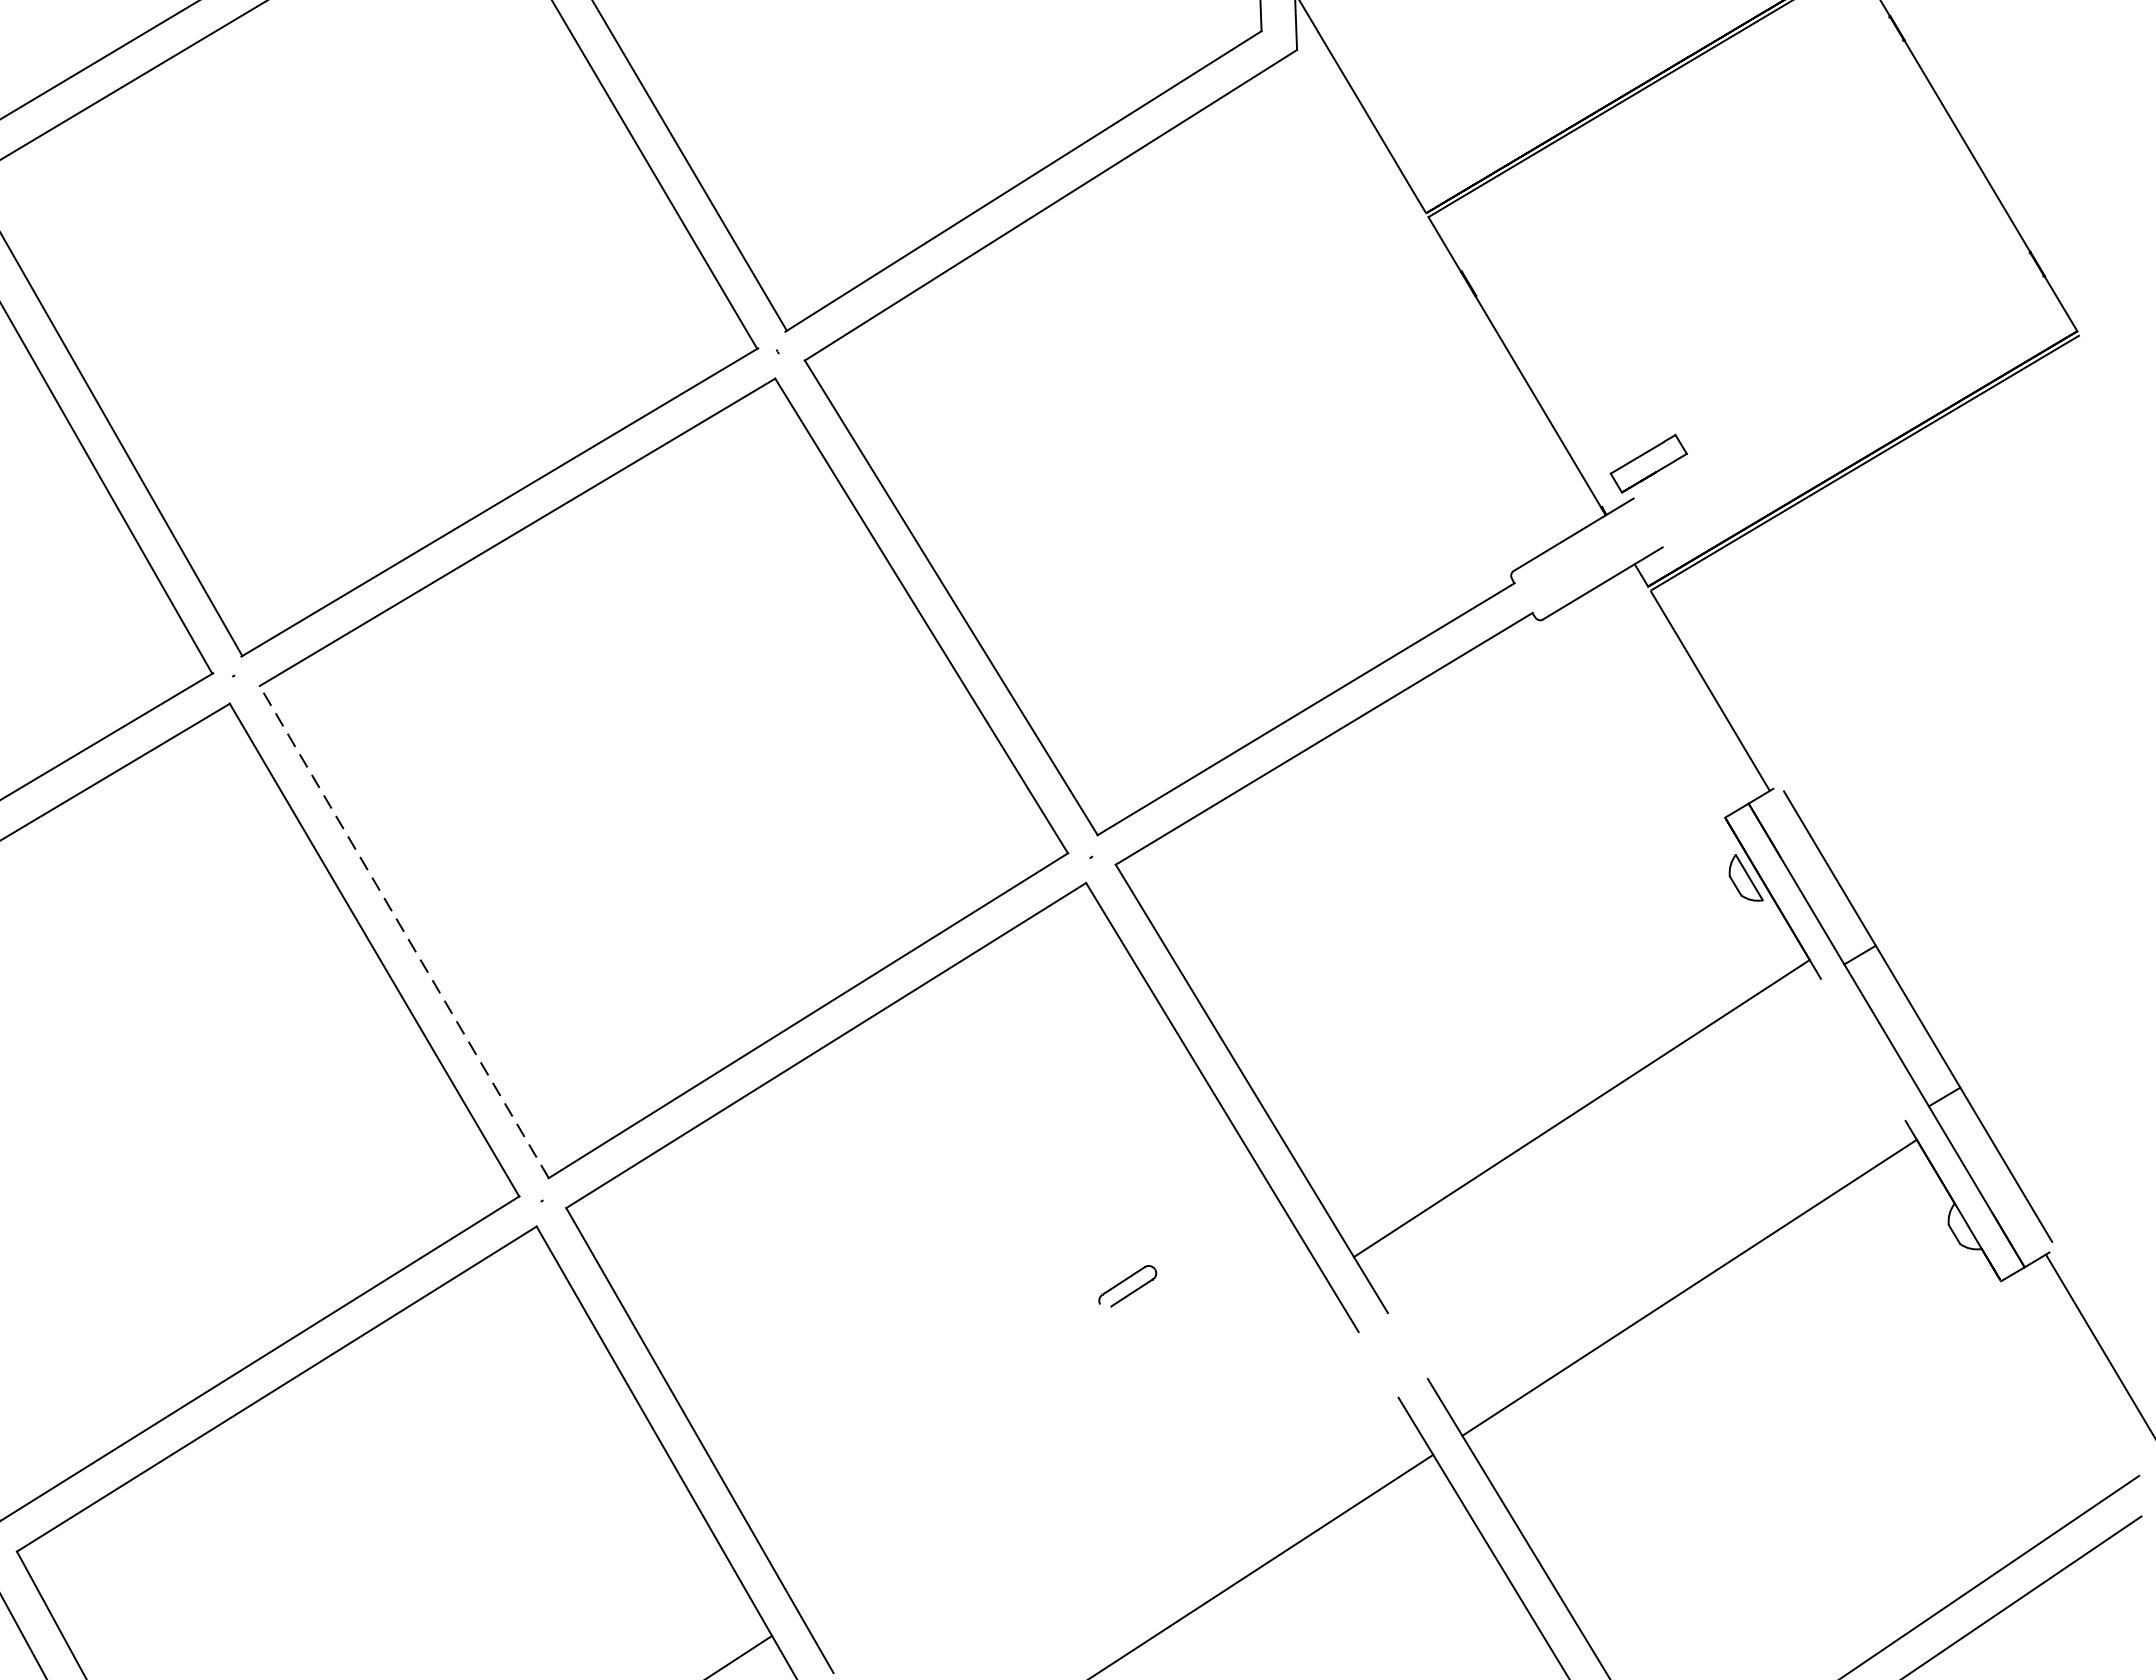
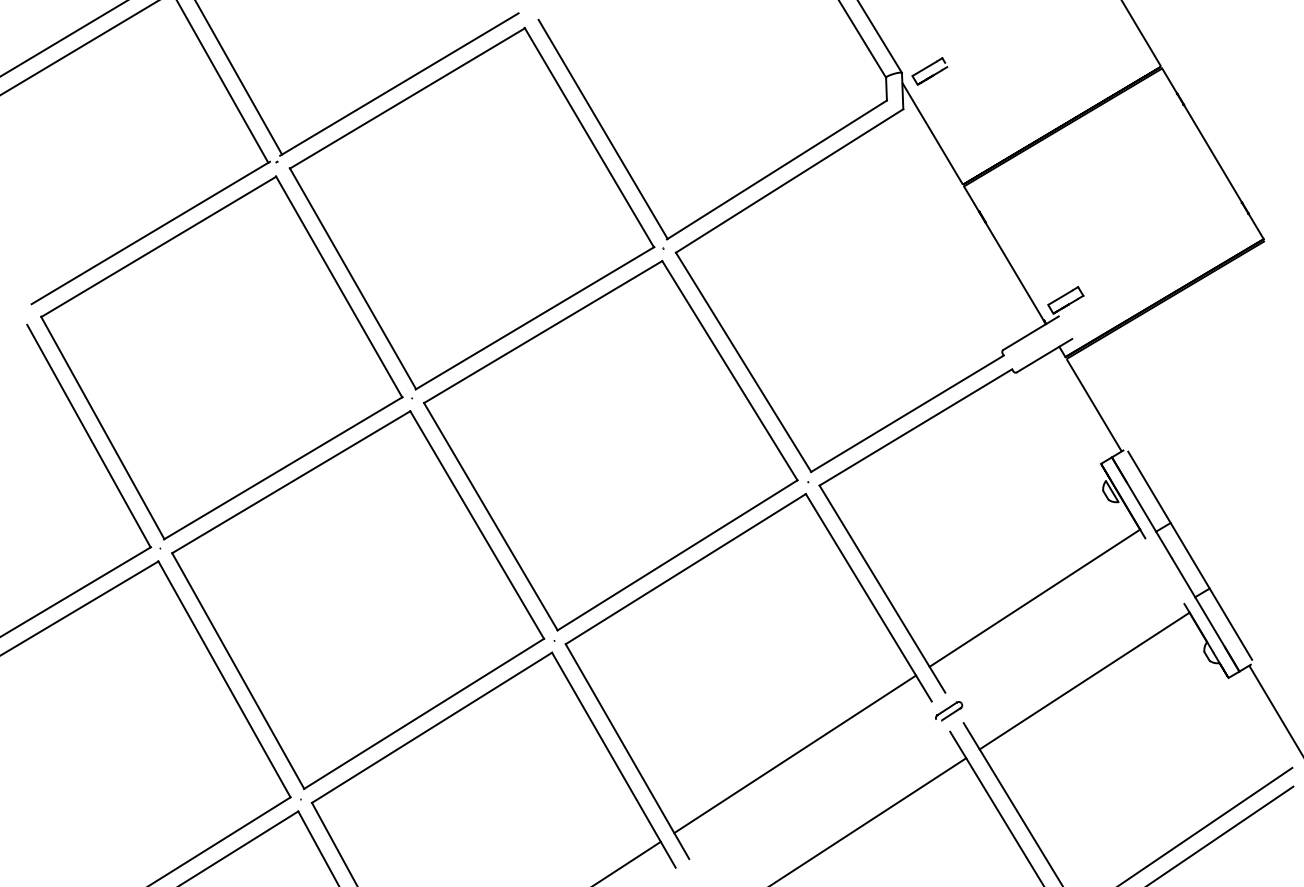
line: (403, 931) -> (490, 516), dashed -> solid
part: (1128, 1286) -> (949, 711), moved
line: (1063, 1446) -> (795, 754), added

